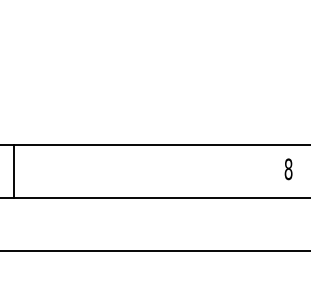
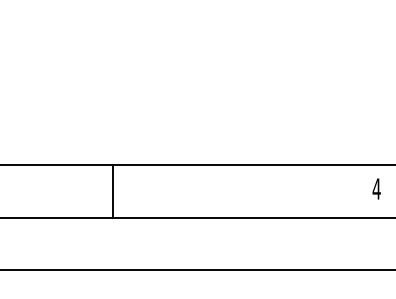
text: (288, 168) -> (376, 188), 8 -> 4
line: (14, 170) -> (113, 190), moved

